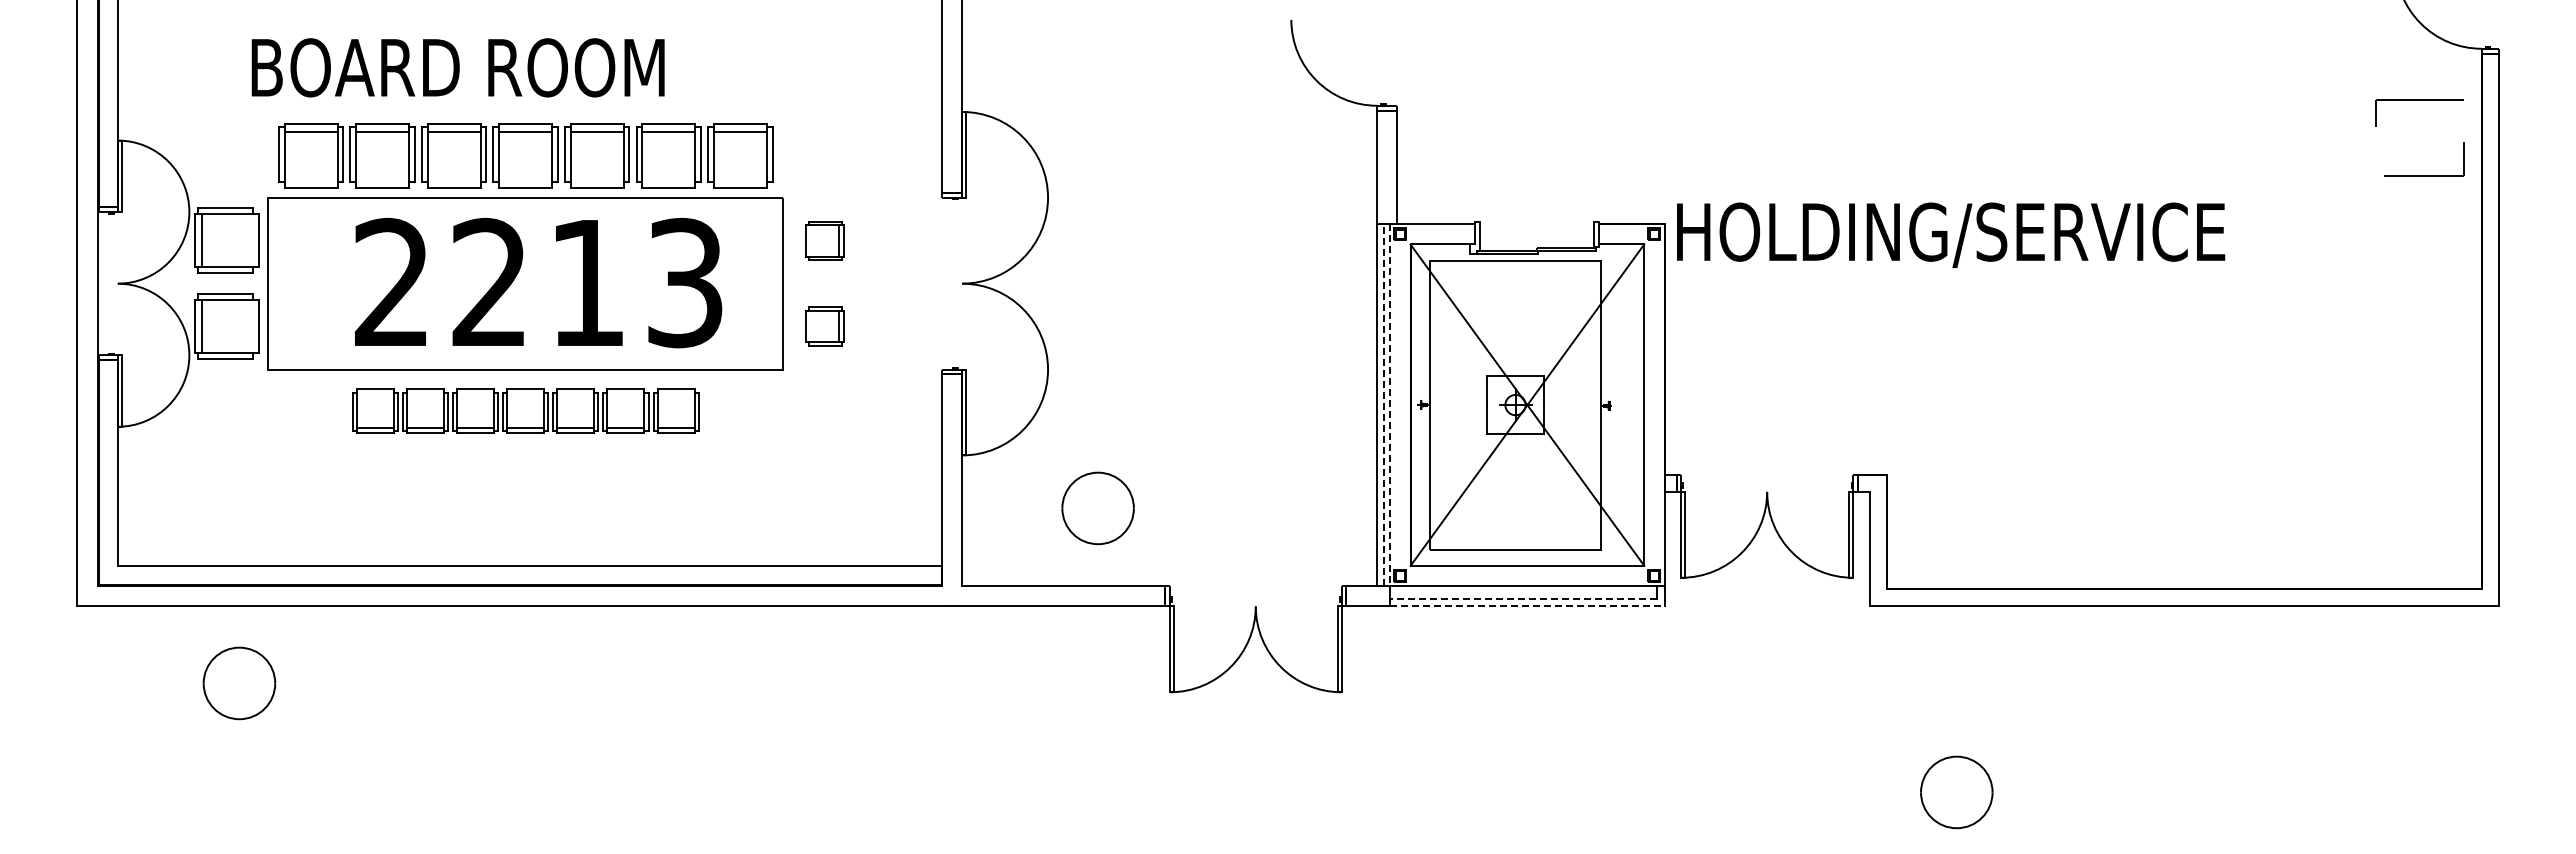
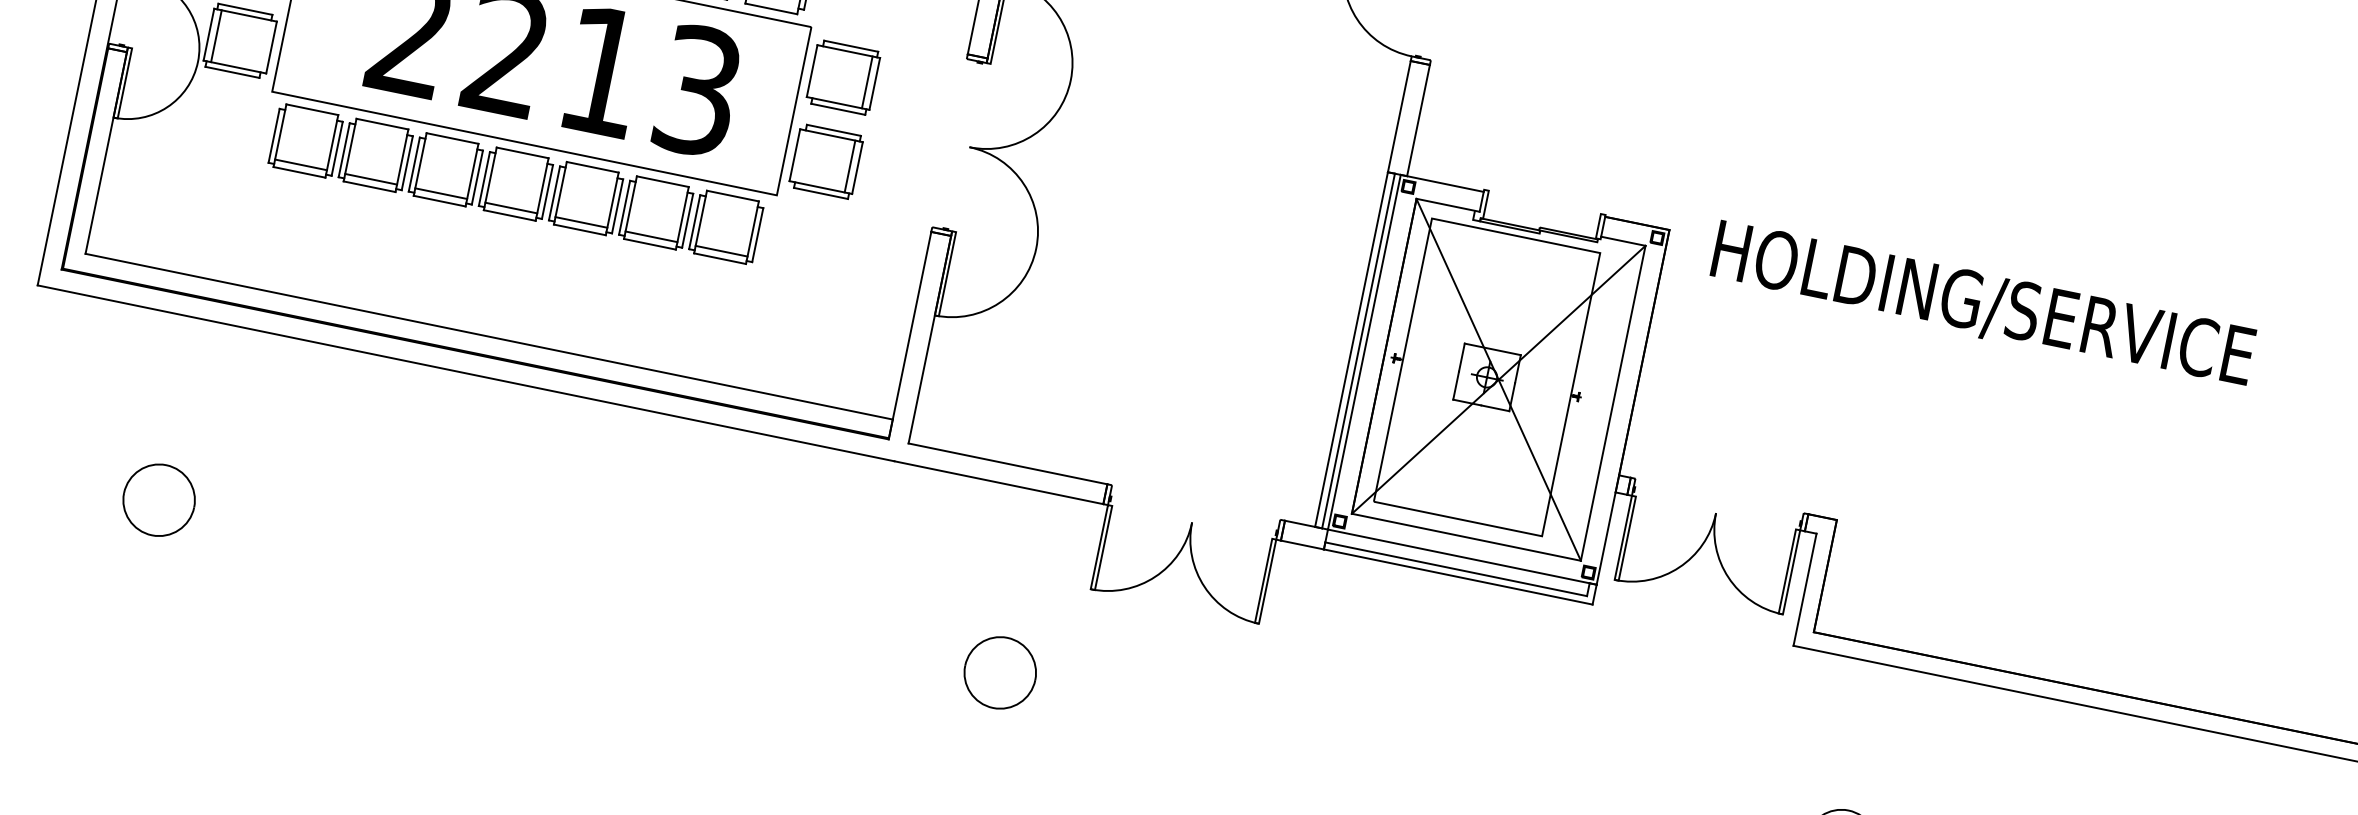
text: (1951, 234) -> (1983, 305), moved
part: (824, 240) -> (843, 77), size x1.67
part: (824, 326) -> (825, 161), size x1.67
line: (1384, 404) -> (1358, 350), dashed -> solid
line: (1390, 405) -> (1364, 352), dashed -> solid
part: (525, 410) -> (516, 183), size x1.43
part: (1097, 508) -> (999, 672), moved
line: (1523, 599) -> (1455, 569), dashed -> solid
line: (1527, 606) -> (1458, 577), dashed -> solid
part: (239, 683) -> (159, 500), moved

